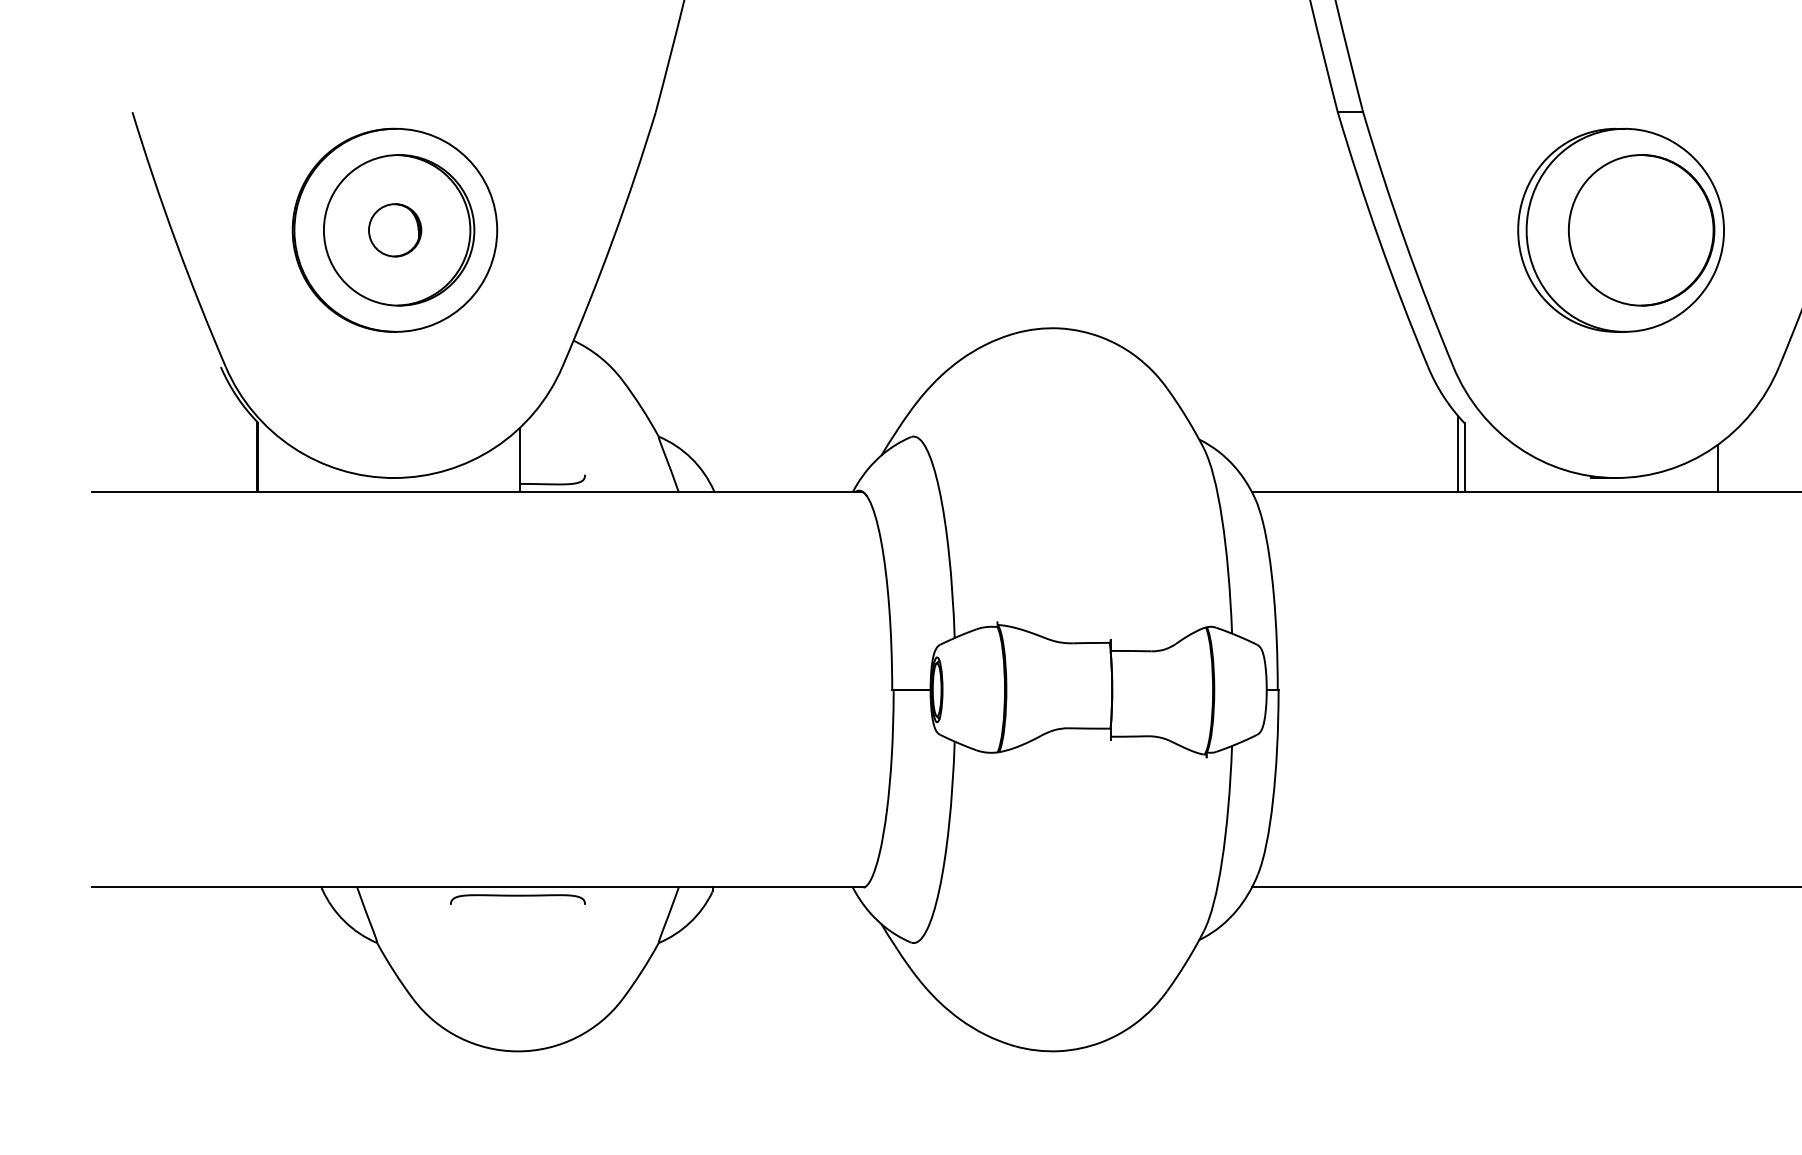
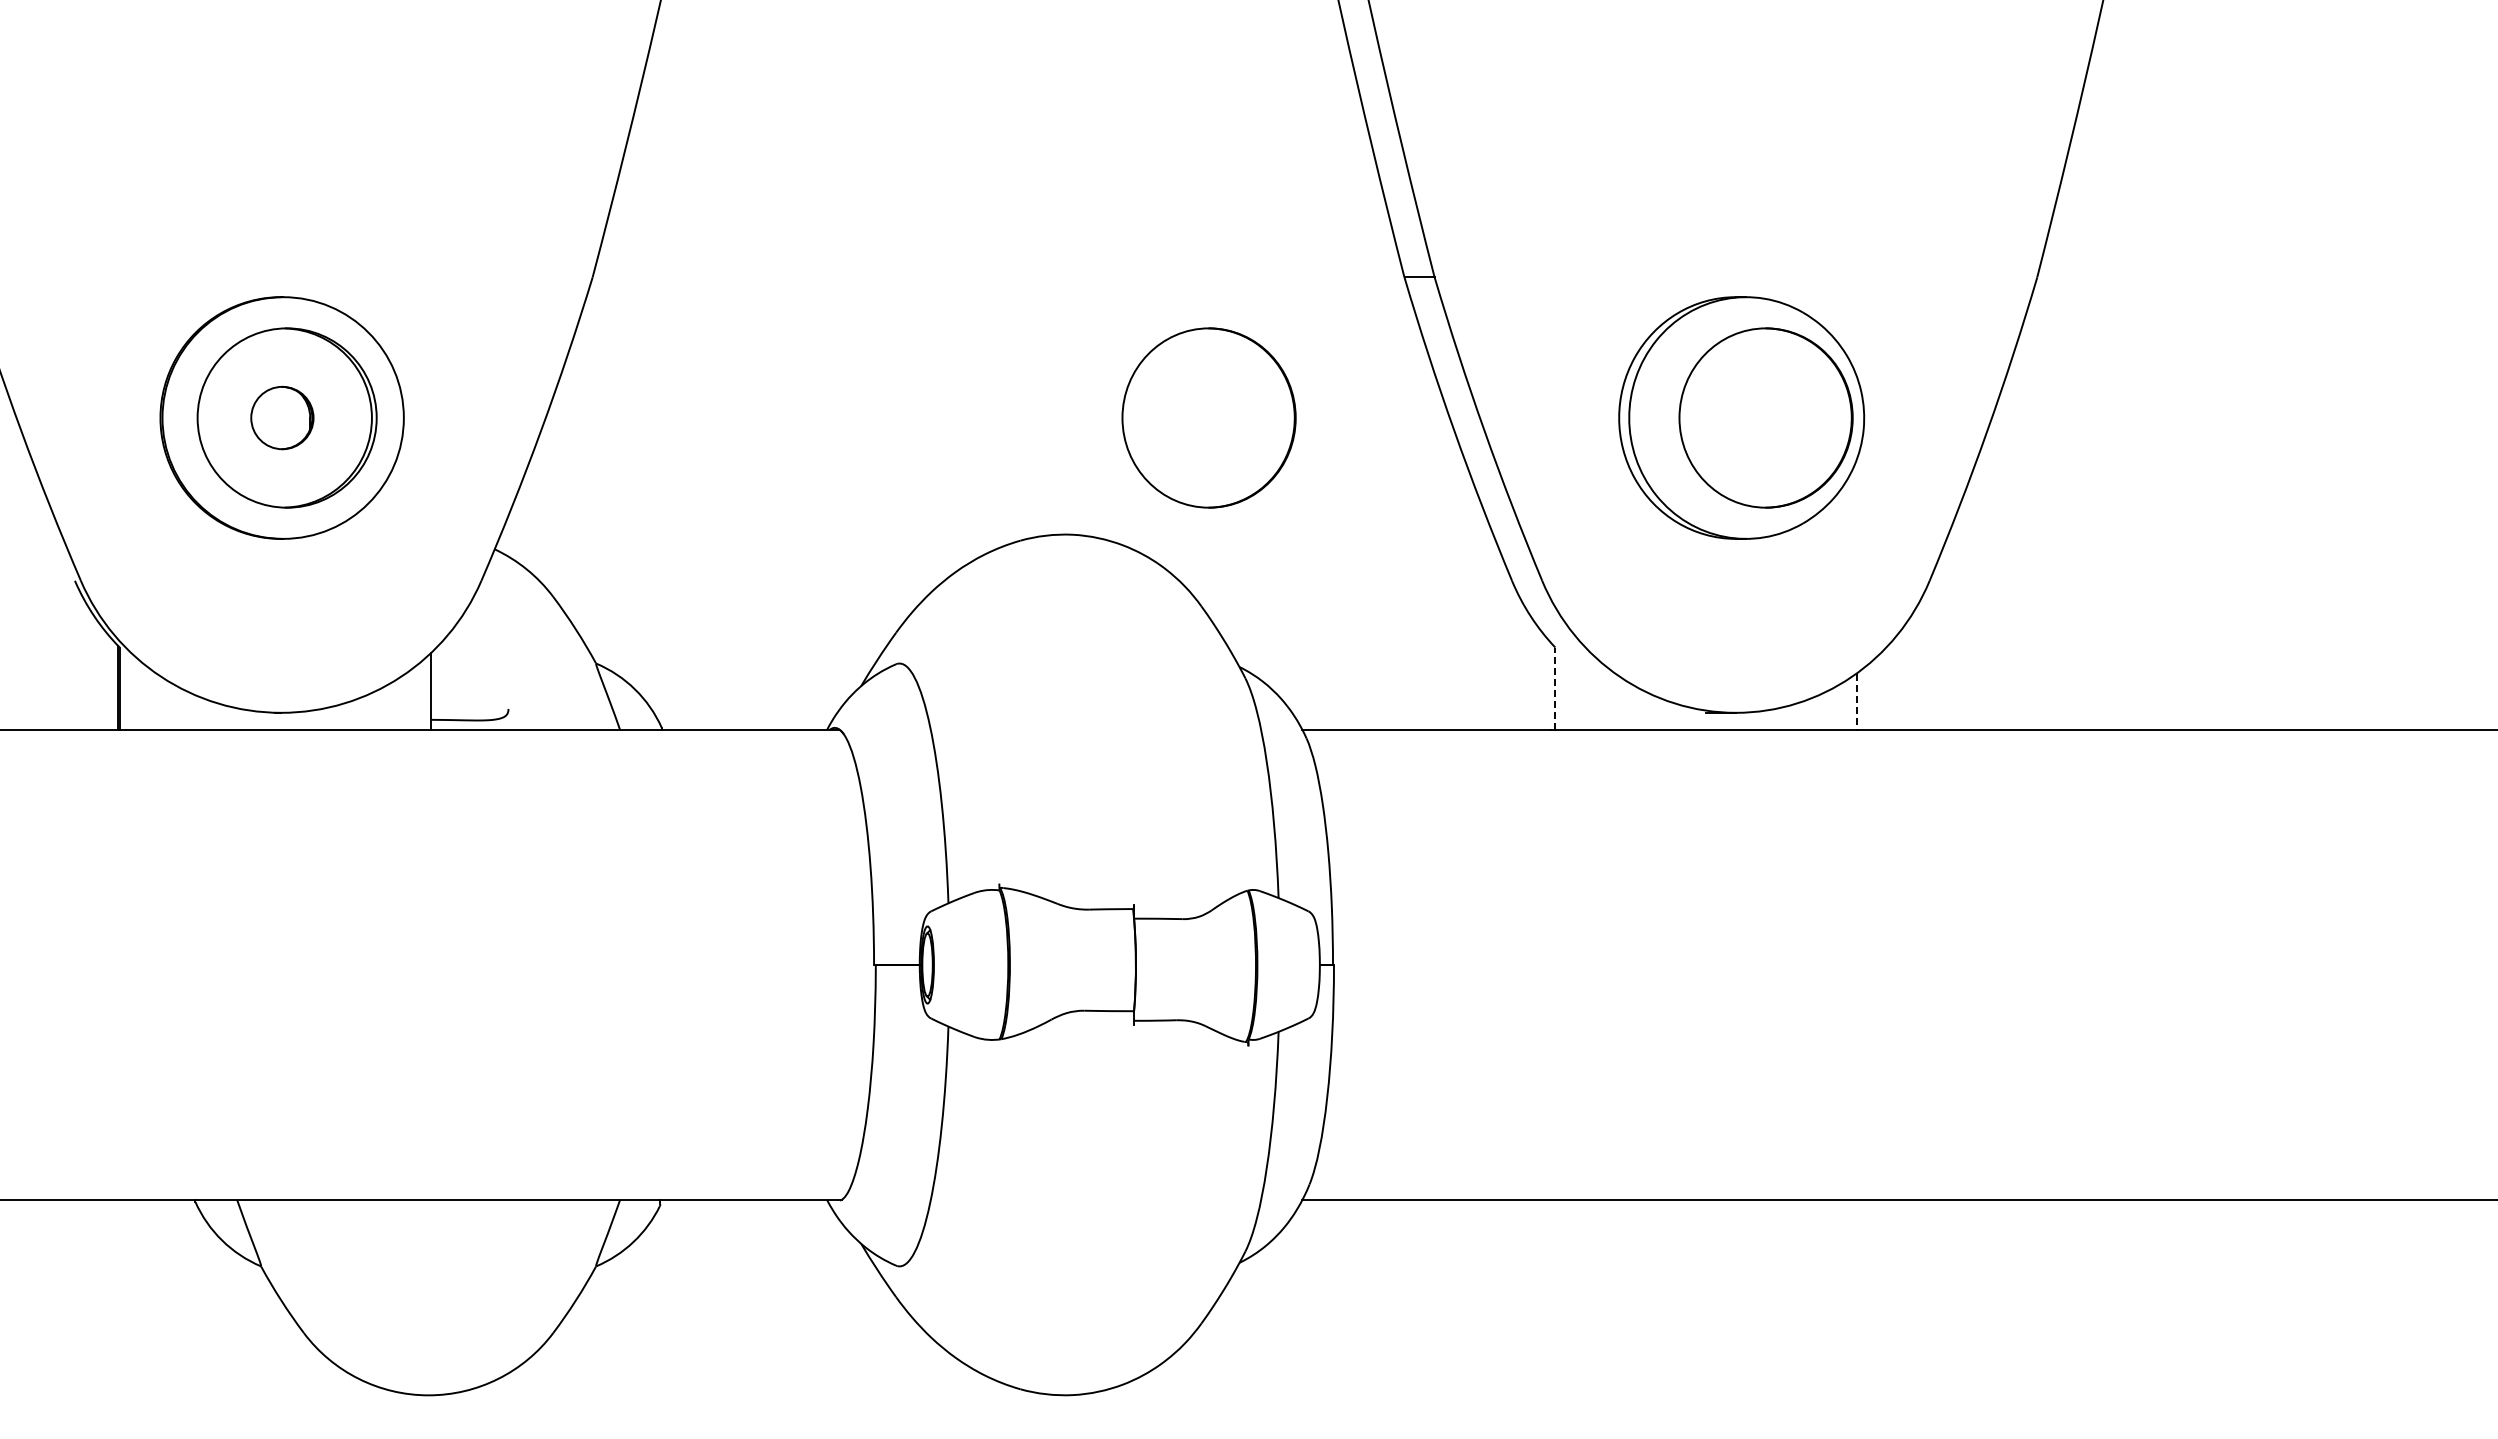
part: (1173, 229) -> (1208, 417), added
line: (1457, 453) -> (1547, 683), removed
line: (1464, 457) -> (1555, 688), solid -> dashed
line: (1717, 469) -> (1856, 702), solid -> dashed
curve: (517, 896) -> (428, 1210), removed

